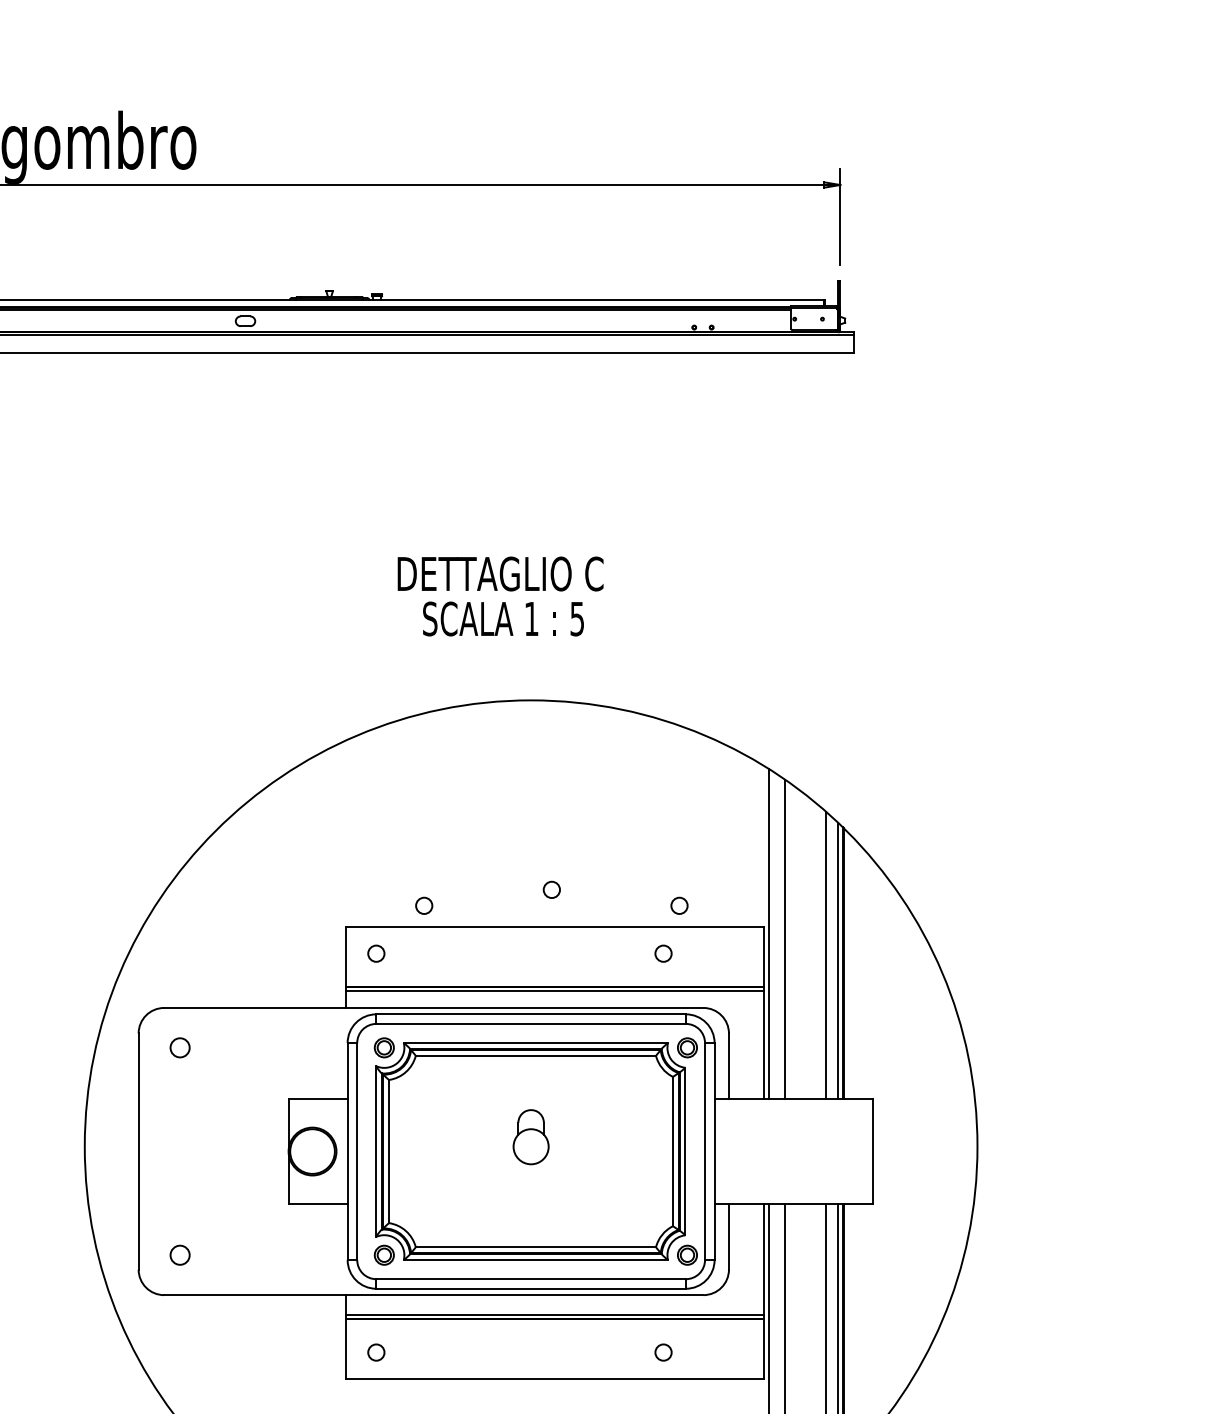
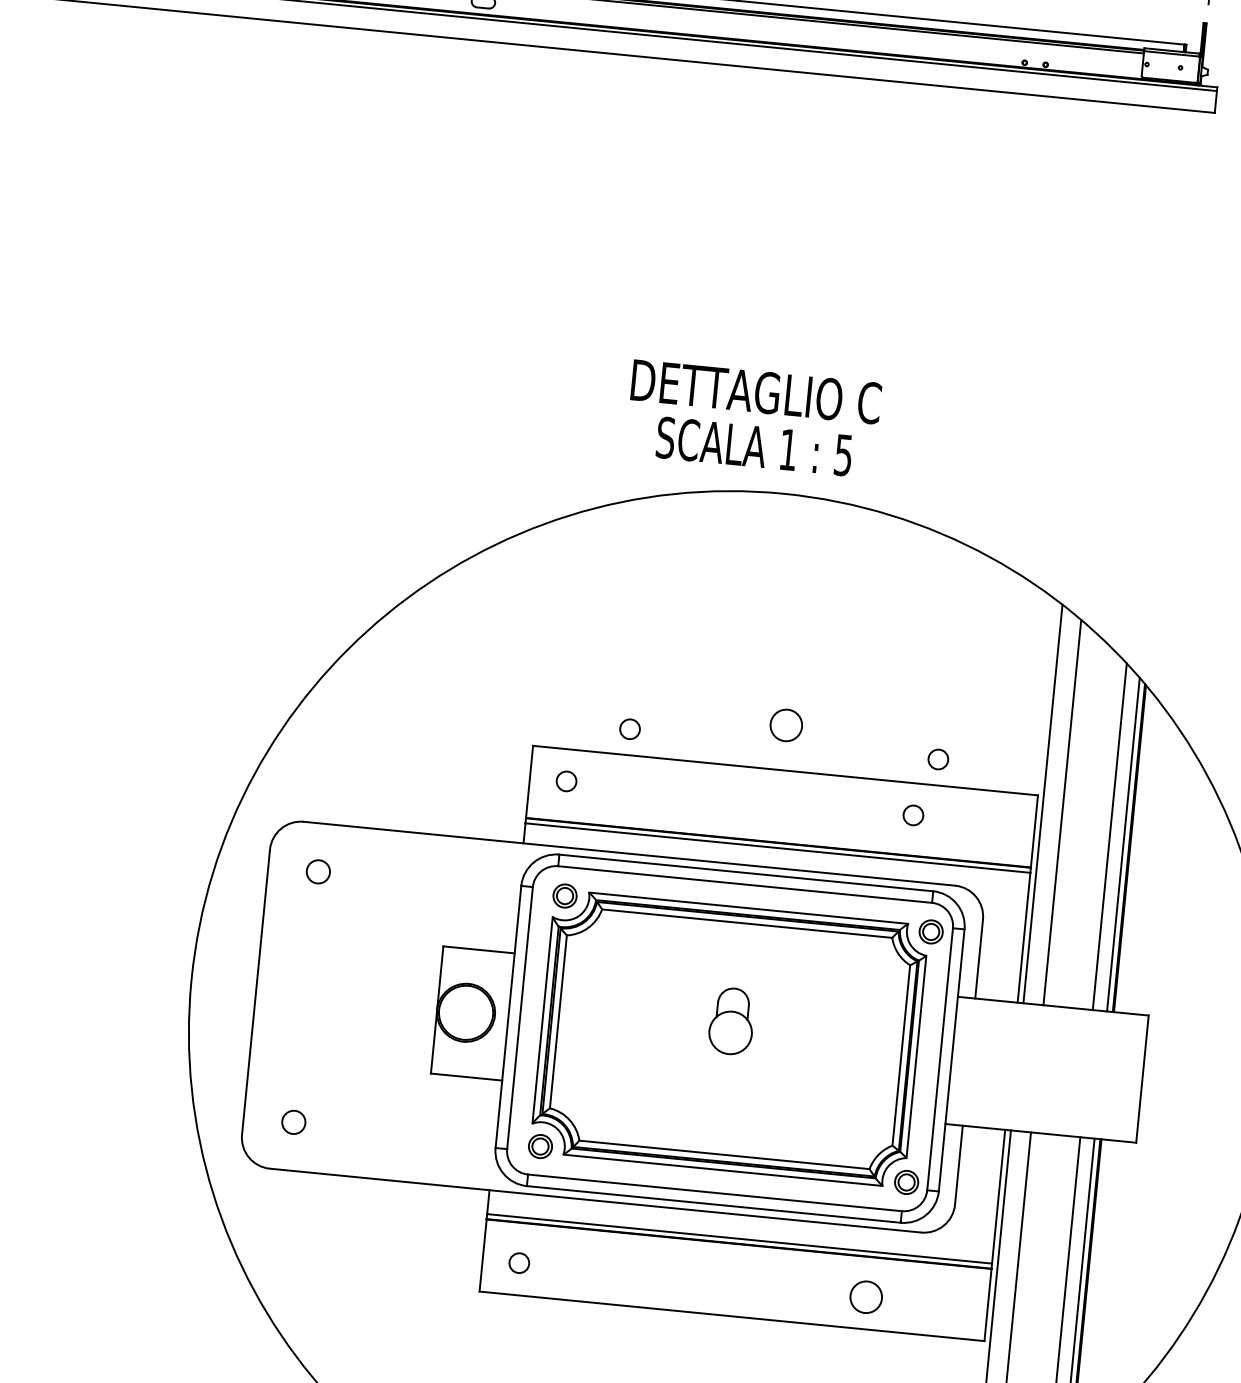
text: (500, 596) -> (753, 419), moved
circle: (551, 889) -> (785, 724), size x1.6
circle: (663, 1352) -> (866, 1297), size x1.6

